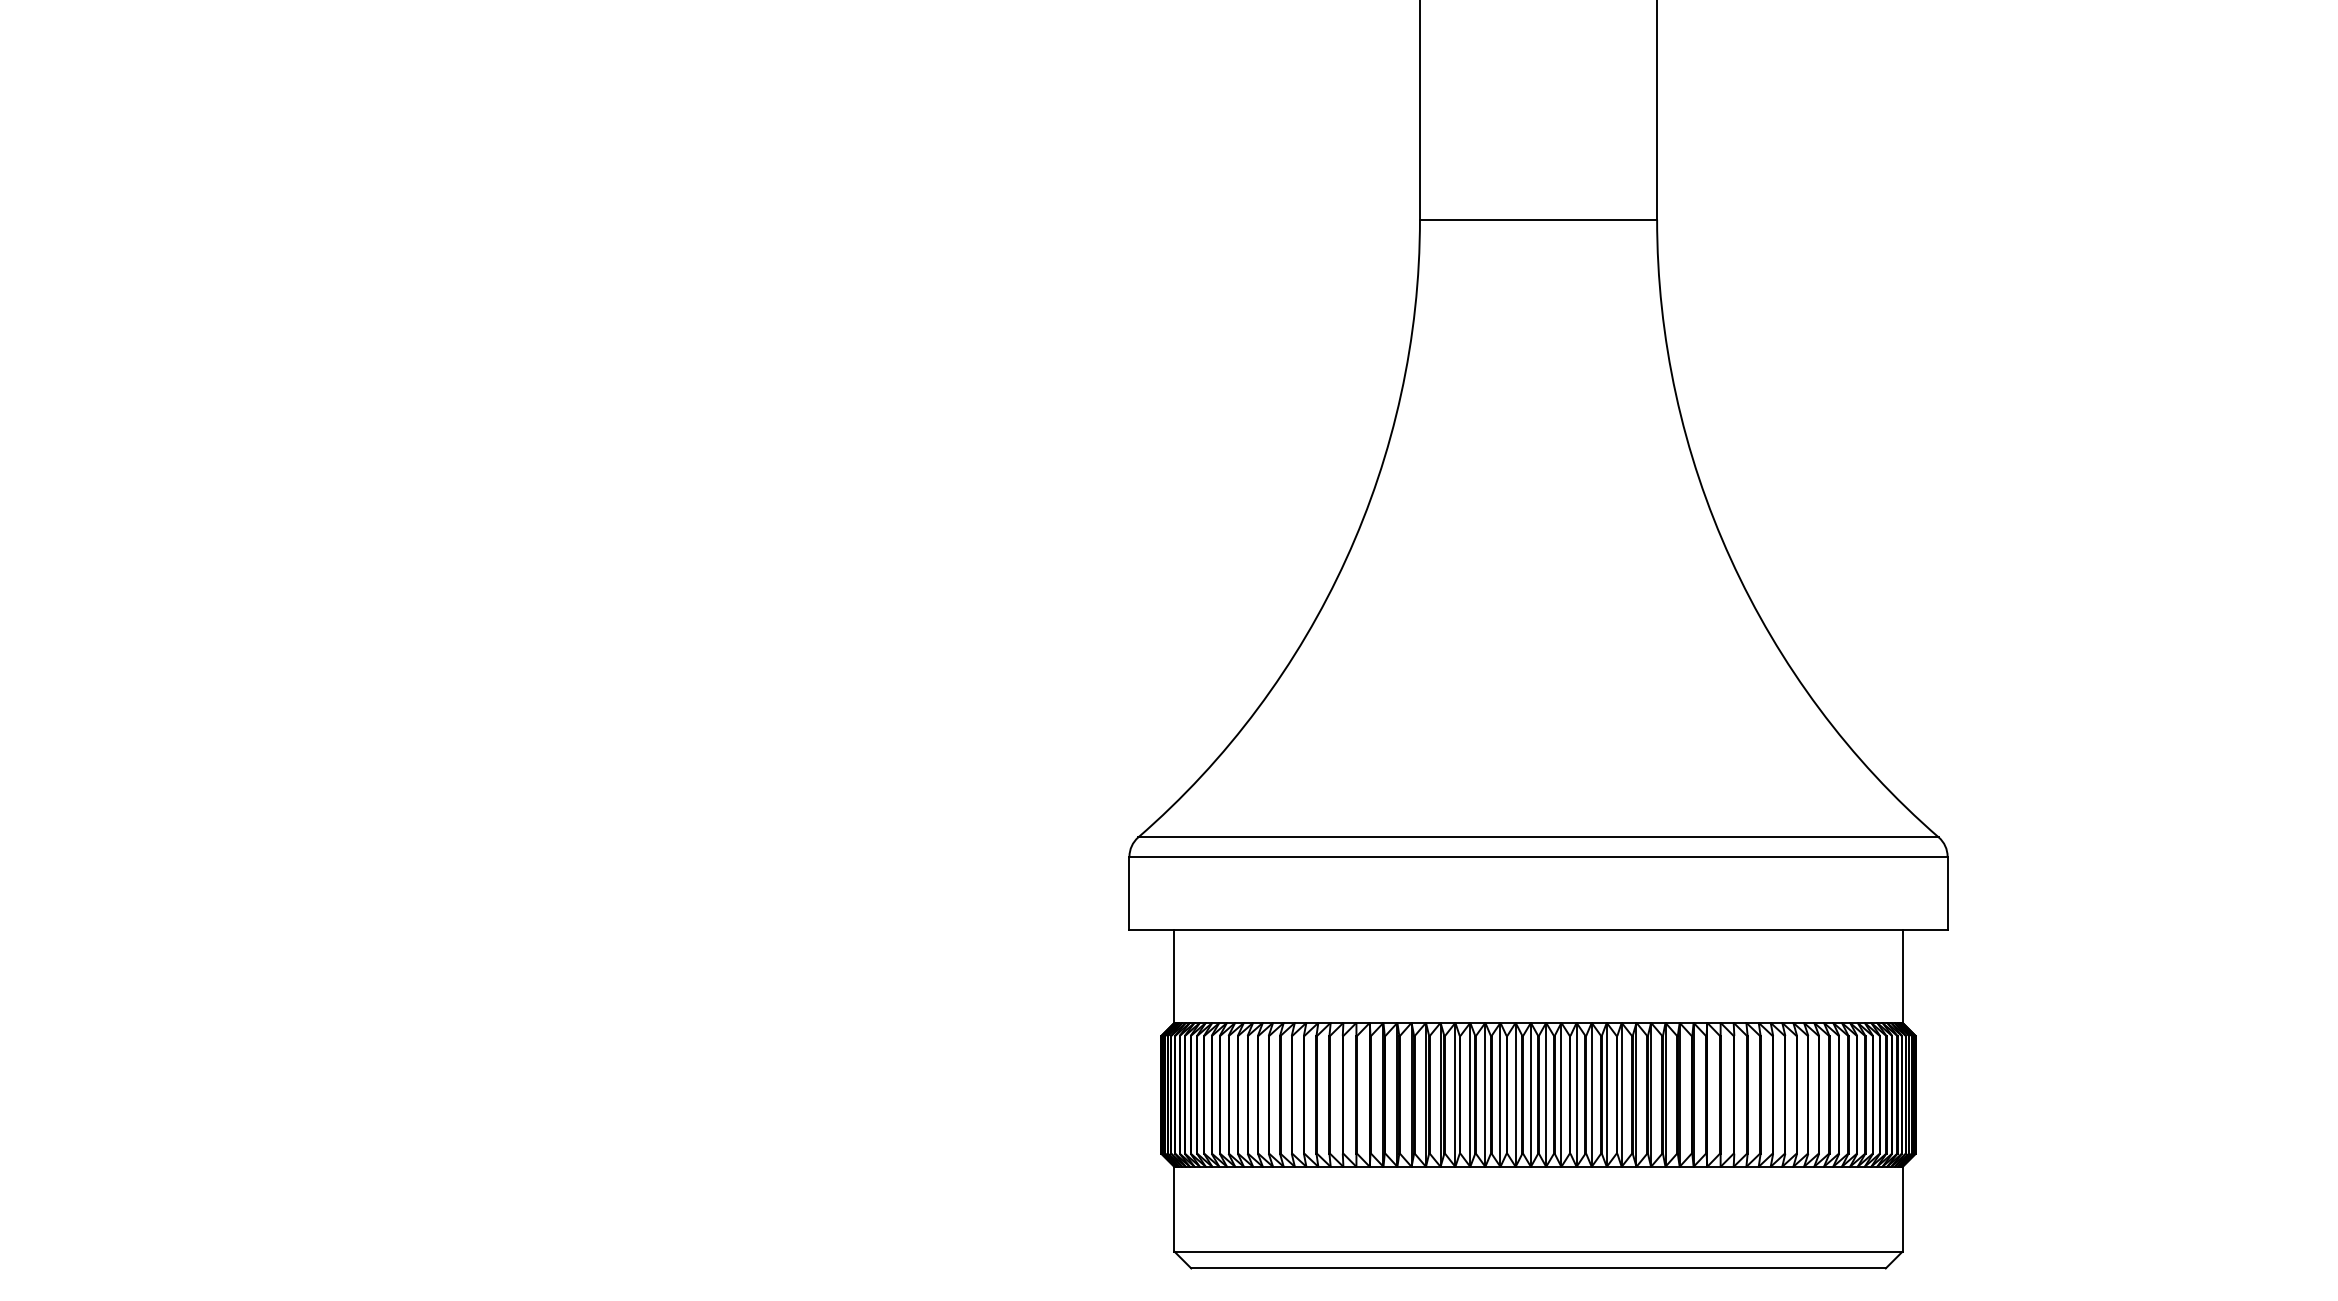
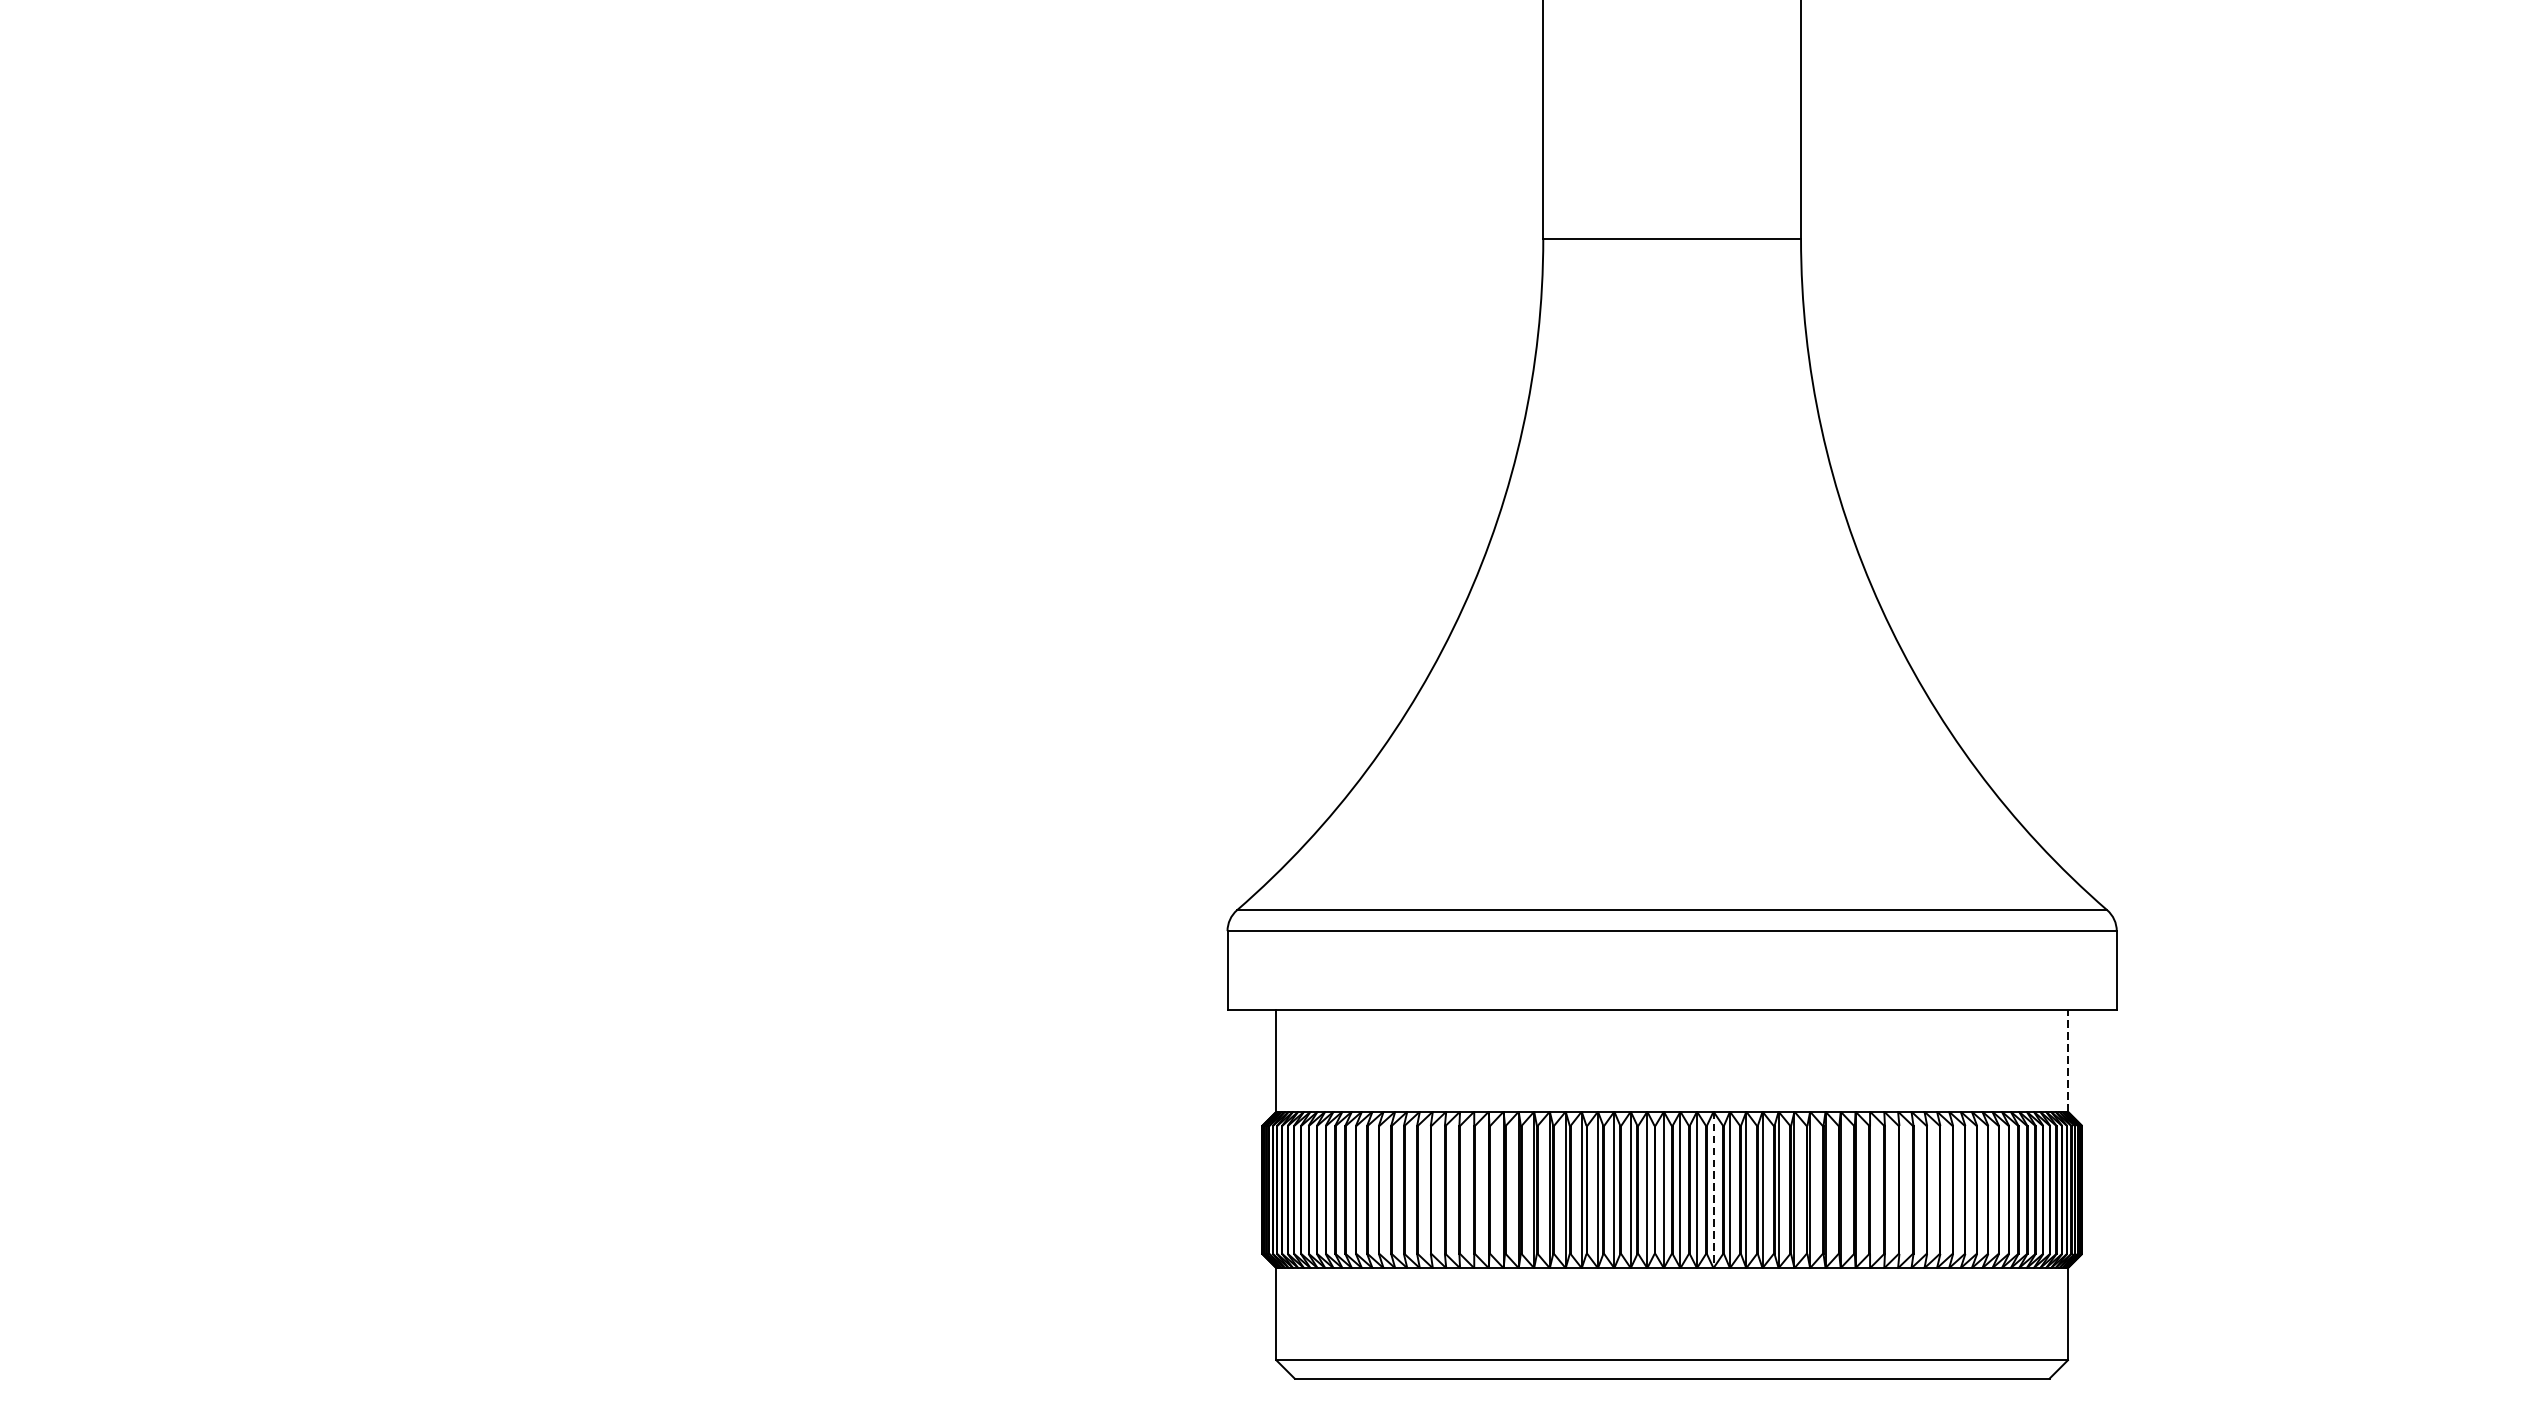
line: (1902, 976) -> (2067, 1061), solid -> dashed
line: (1576, 1094) -> (1713, 1189), solid -> dashed

